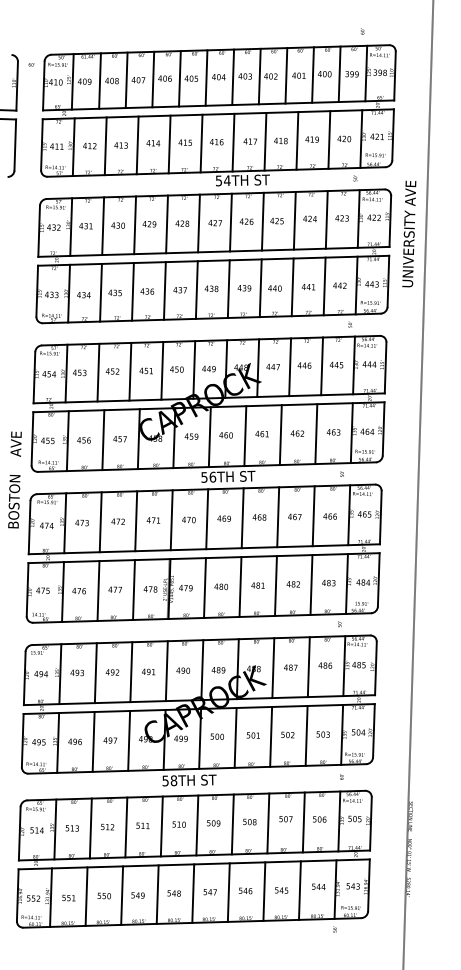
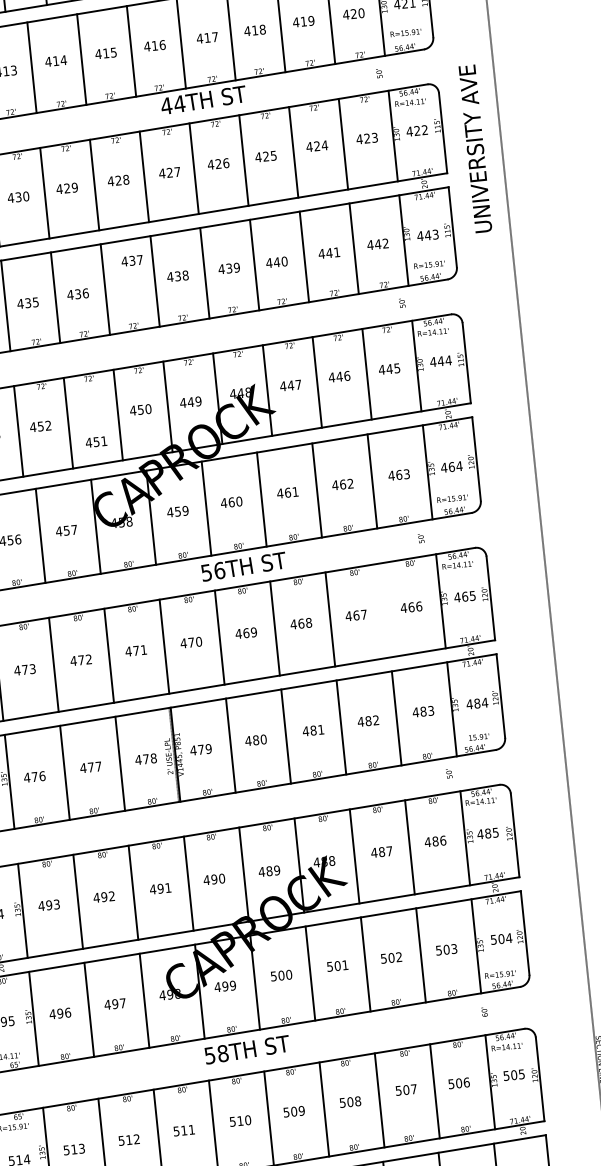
text: (218, 180) -> (165, 105), 54TH -> 44TH
text: (179, 290) -> (131, 261), moved
text: (145, 370) -> (94, 441), moved
line: (313, 516) -> (385, 610), removed

